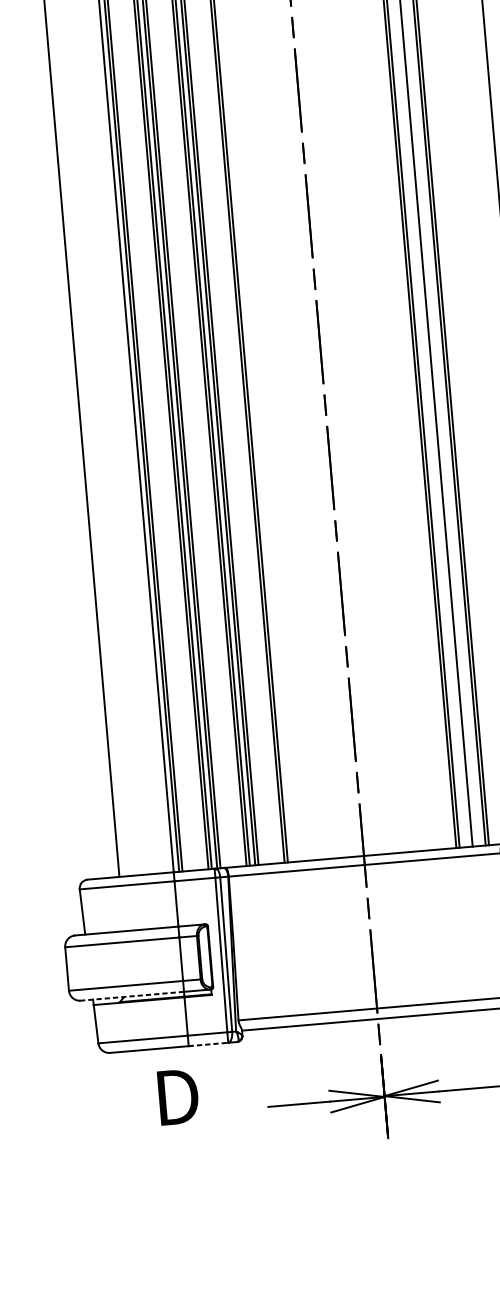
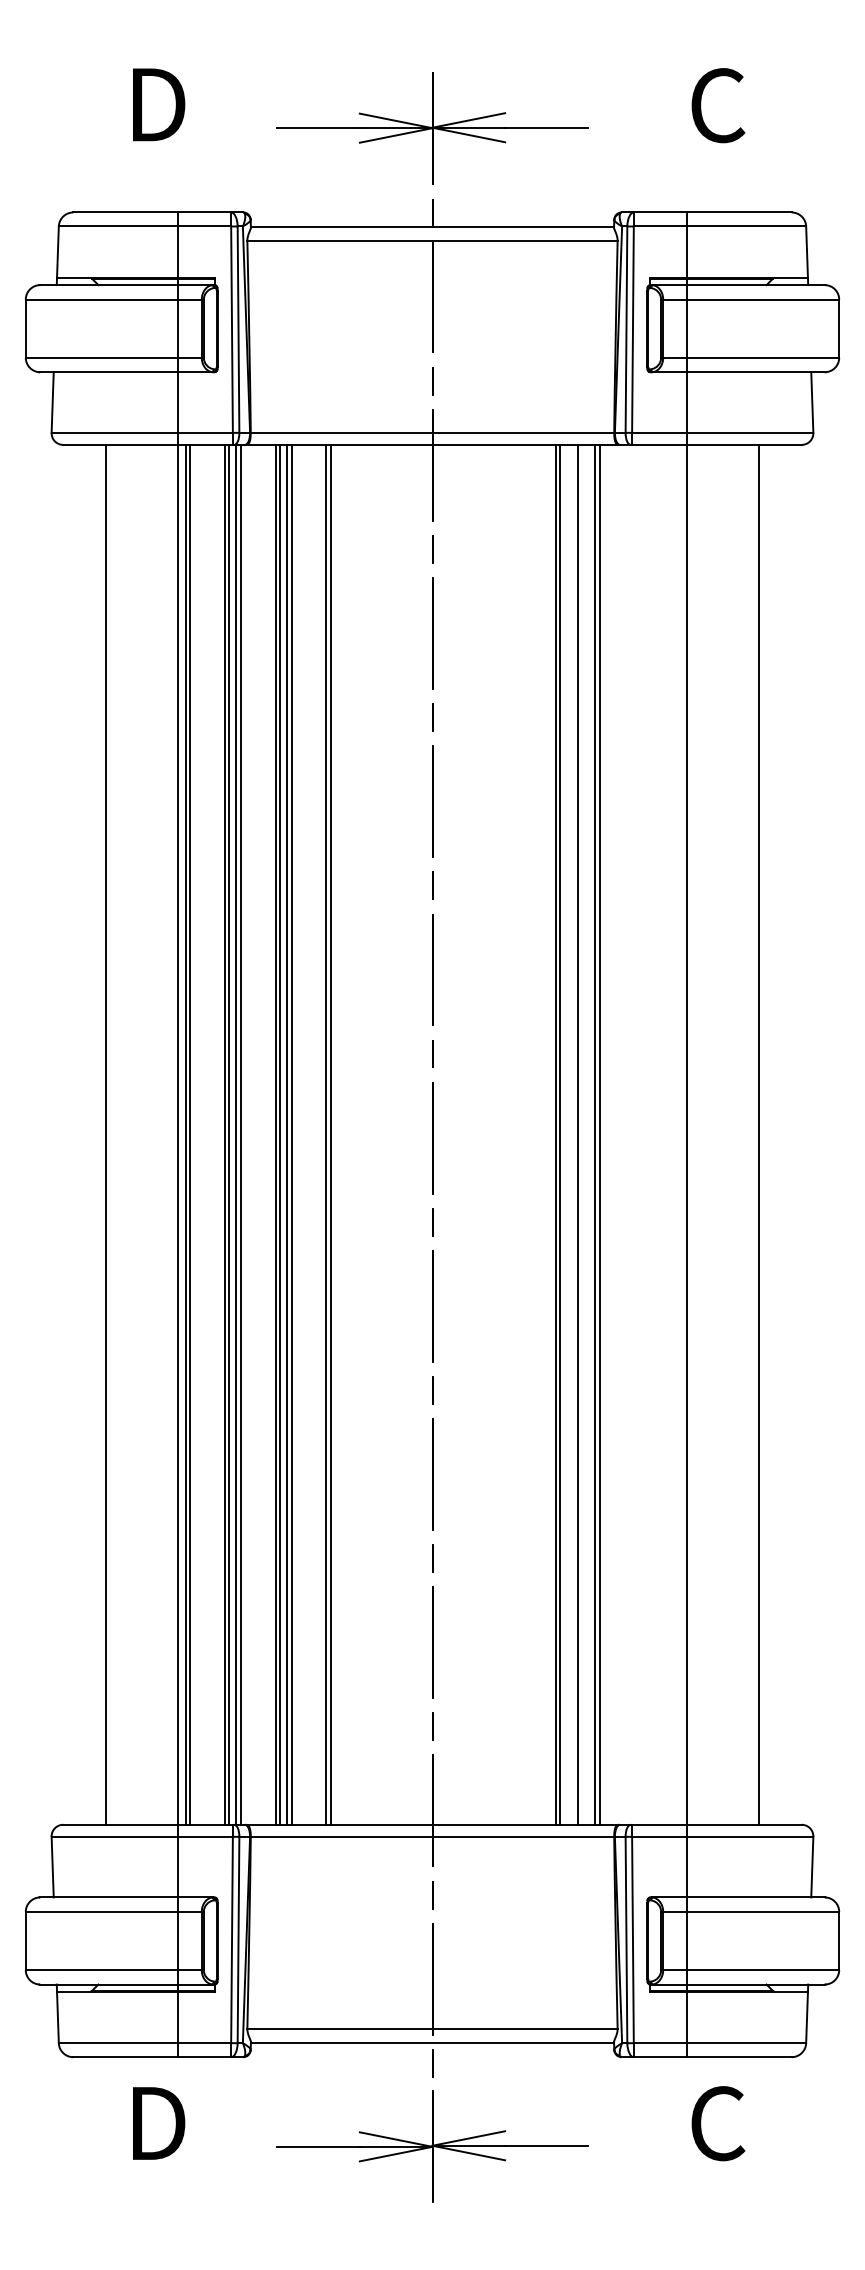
line: (132, 996) -> (109, 1984), dashed -> solid
line: (209, 1044) -> (205, 2057), dashed -> solid

